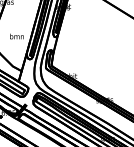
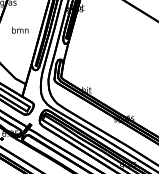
text: (17, 36) -> (20, 30), moved

